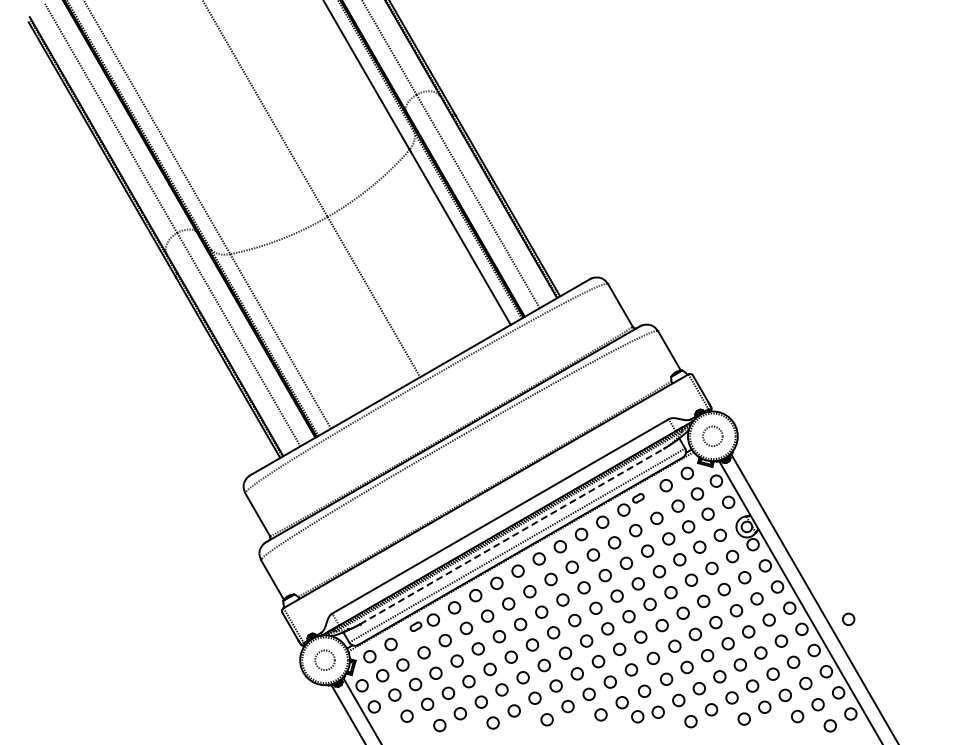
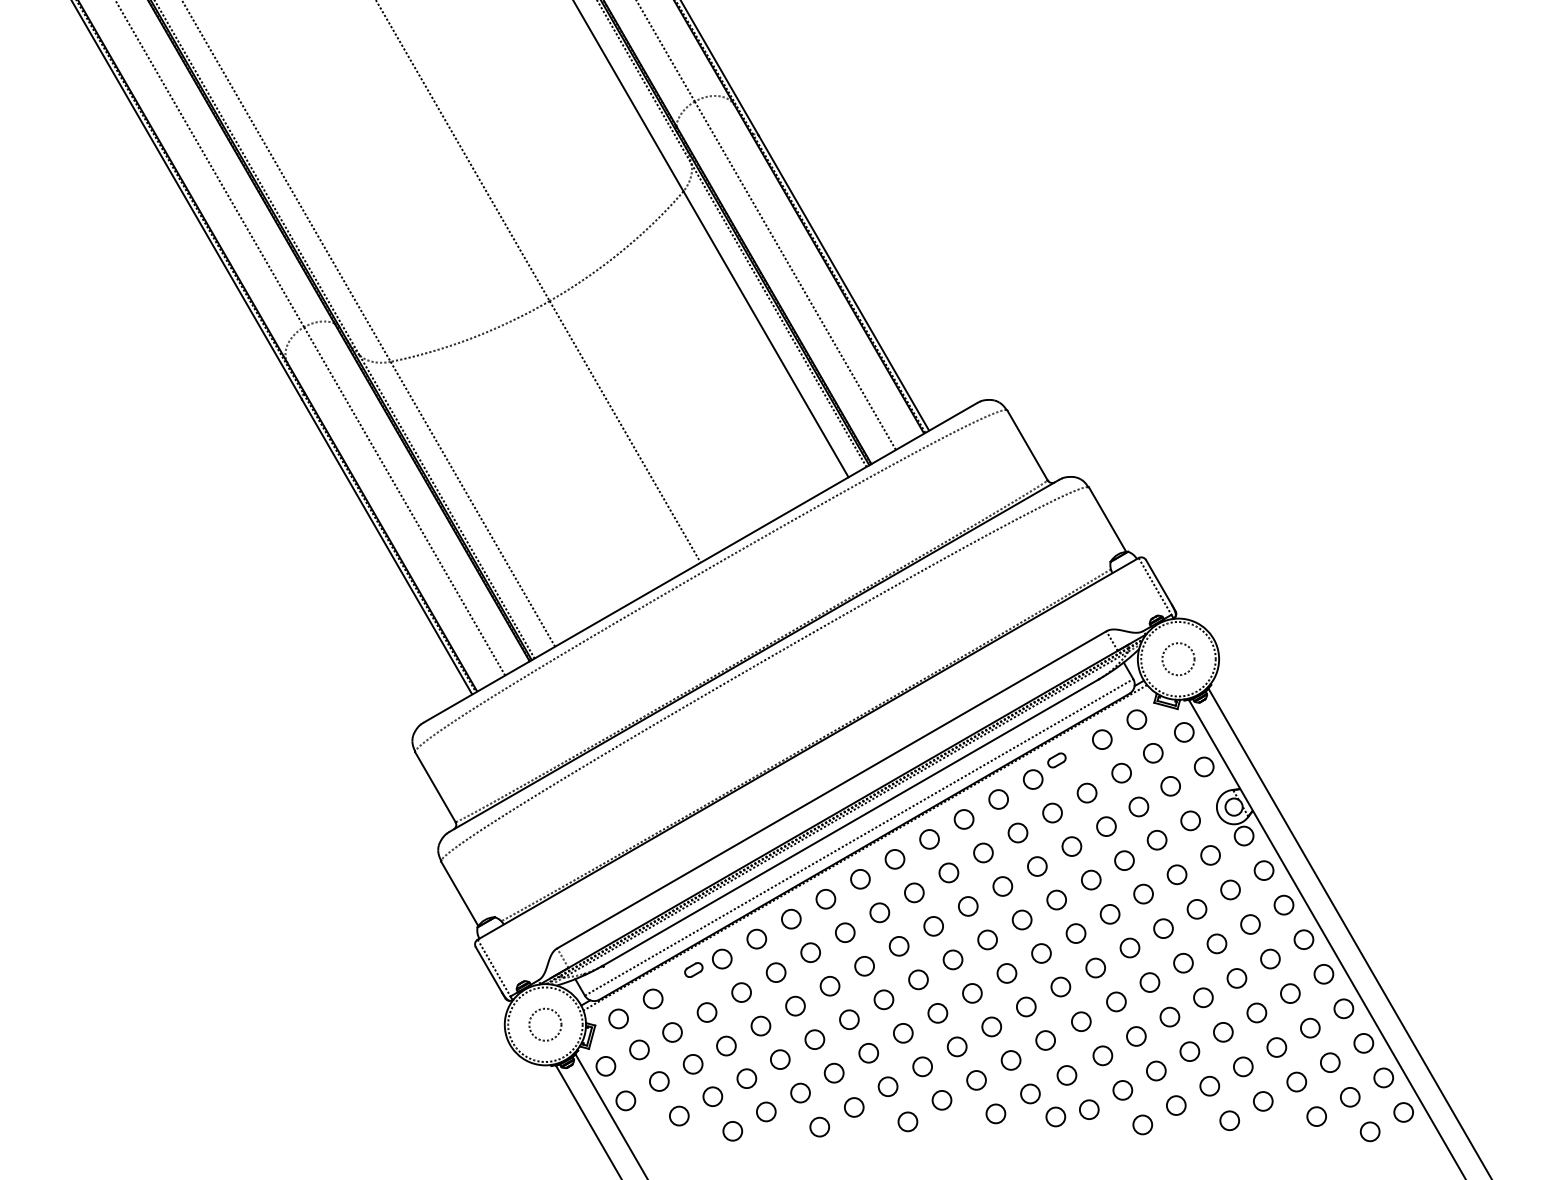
line: (512, 536) -> (851, 822), dashed -> solid
circle: (848, 618) -> (1399, 956), removed

